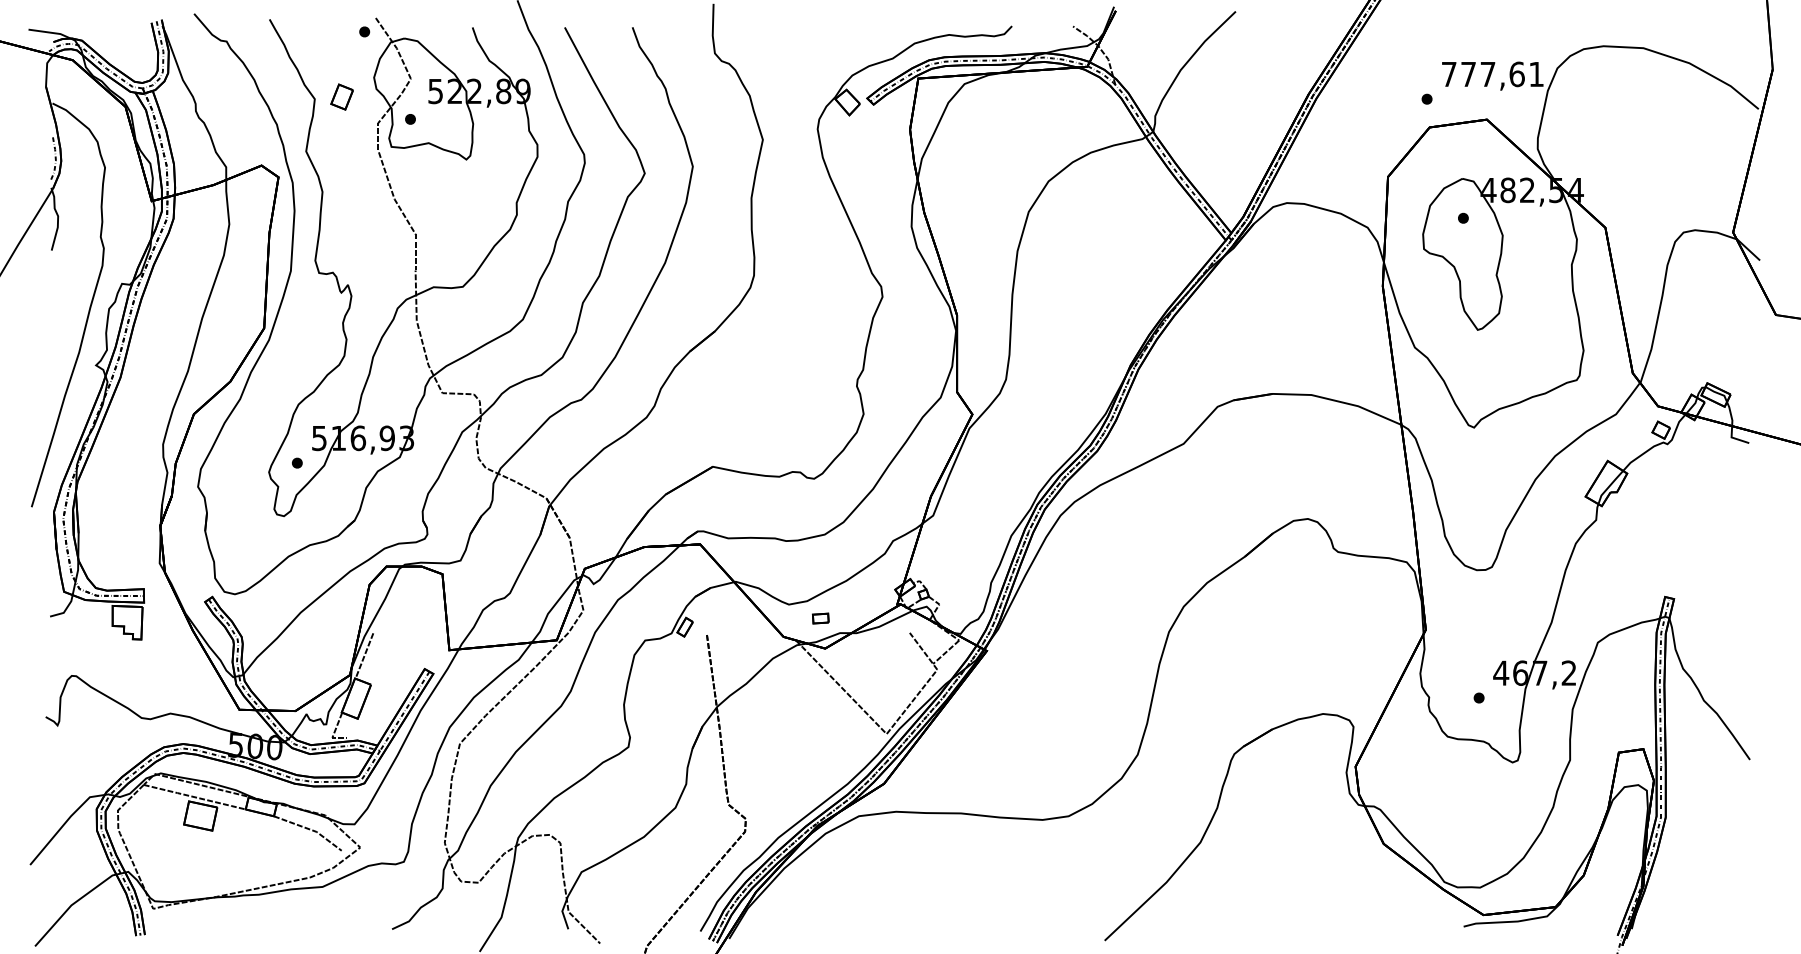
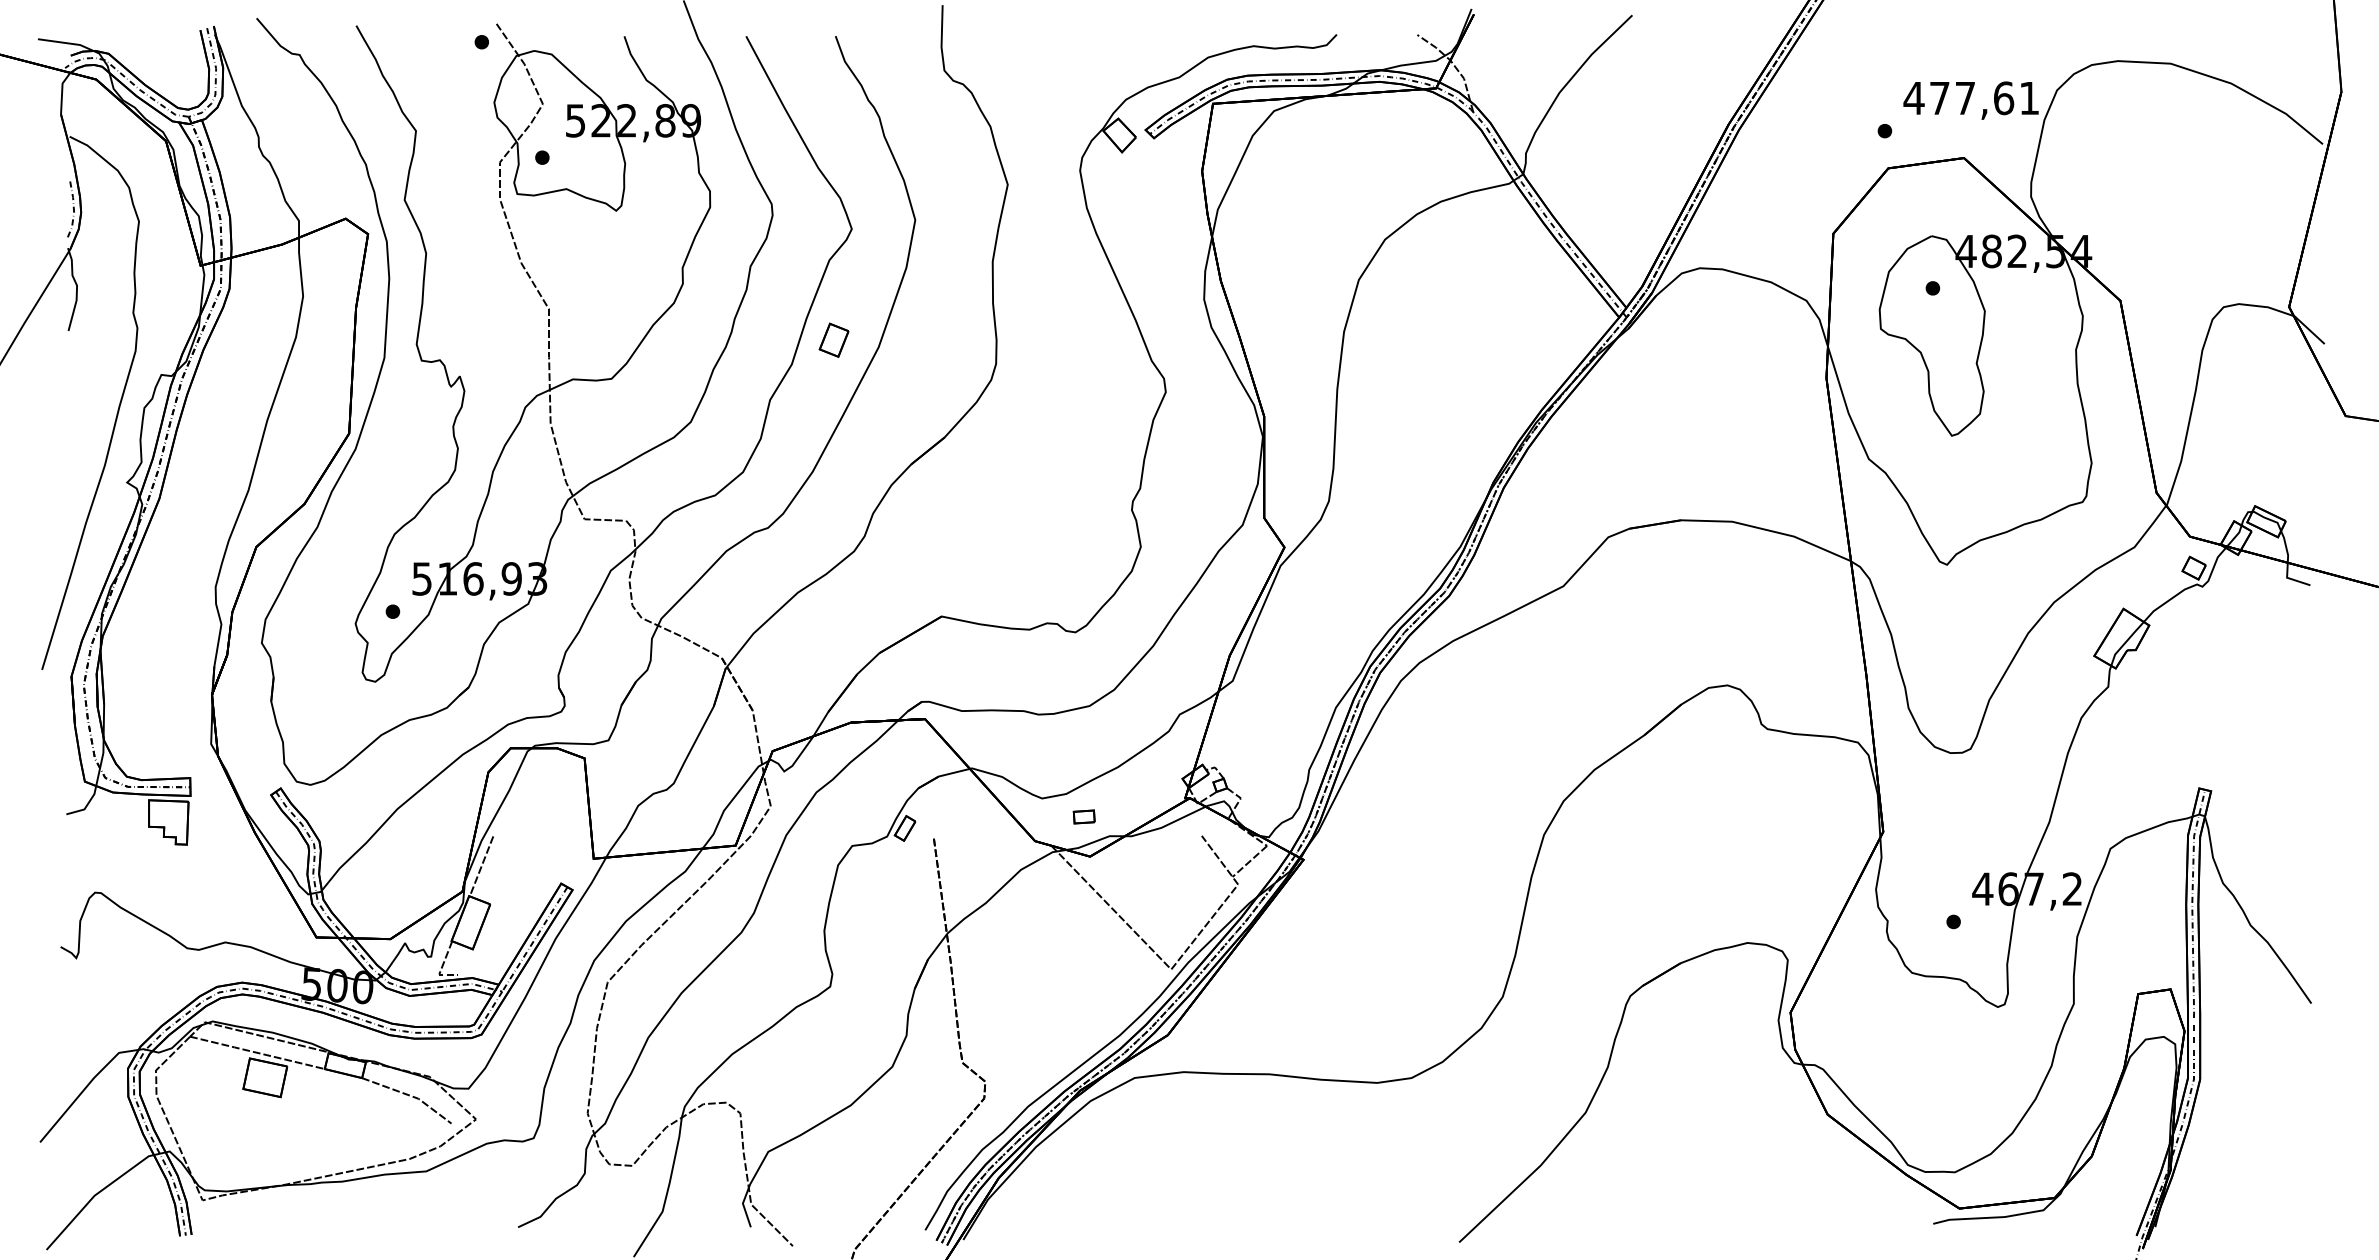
text: (1448, 74) -> (1913, 98), 777,61 -> 477,61
part: (341, 96) -> (833, 339), moved

